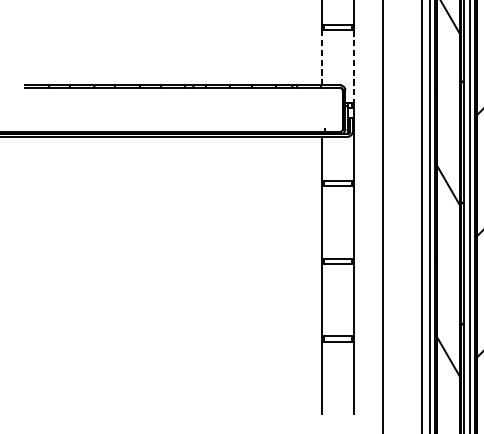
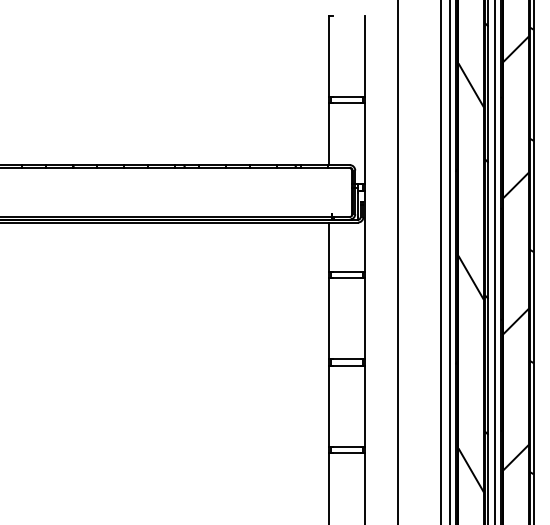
line: (321, 58) -> (328, 134), dashed -> solid
line: (354, 66) -> (365, 143), dashed -> solid

